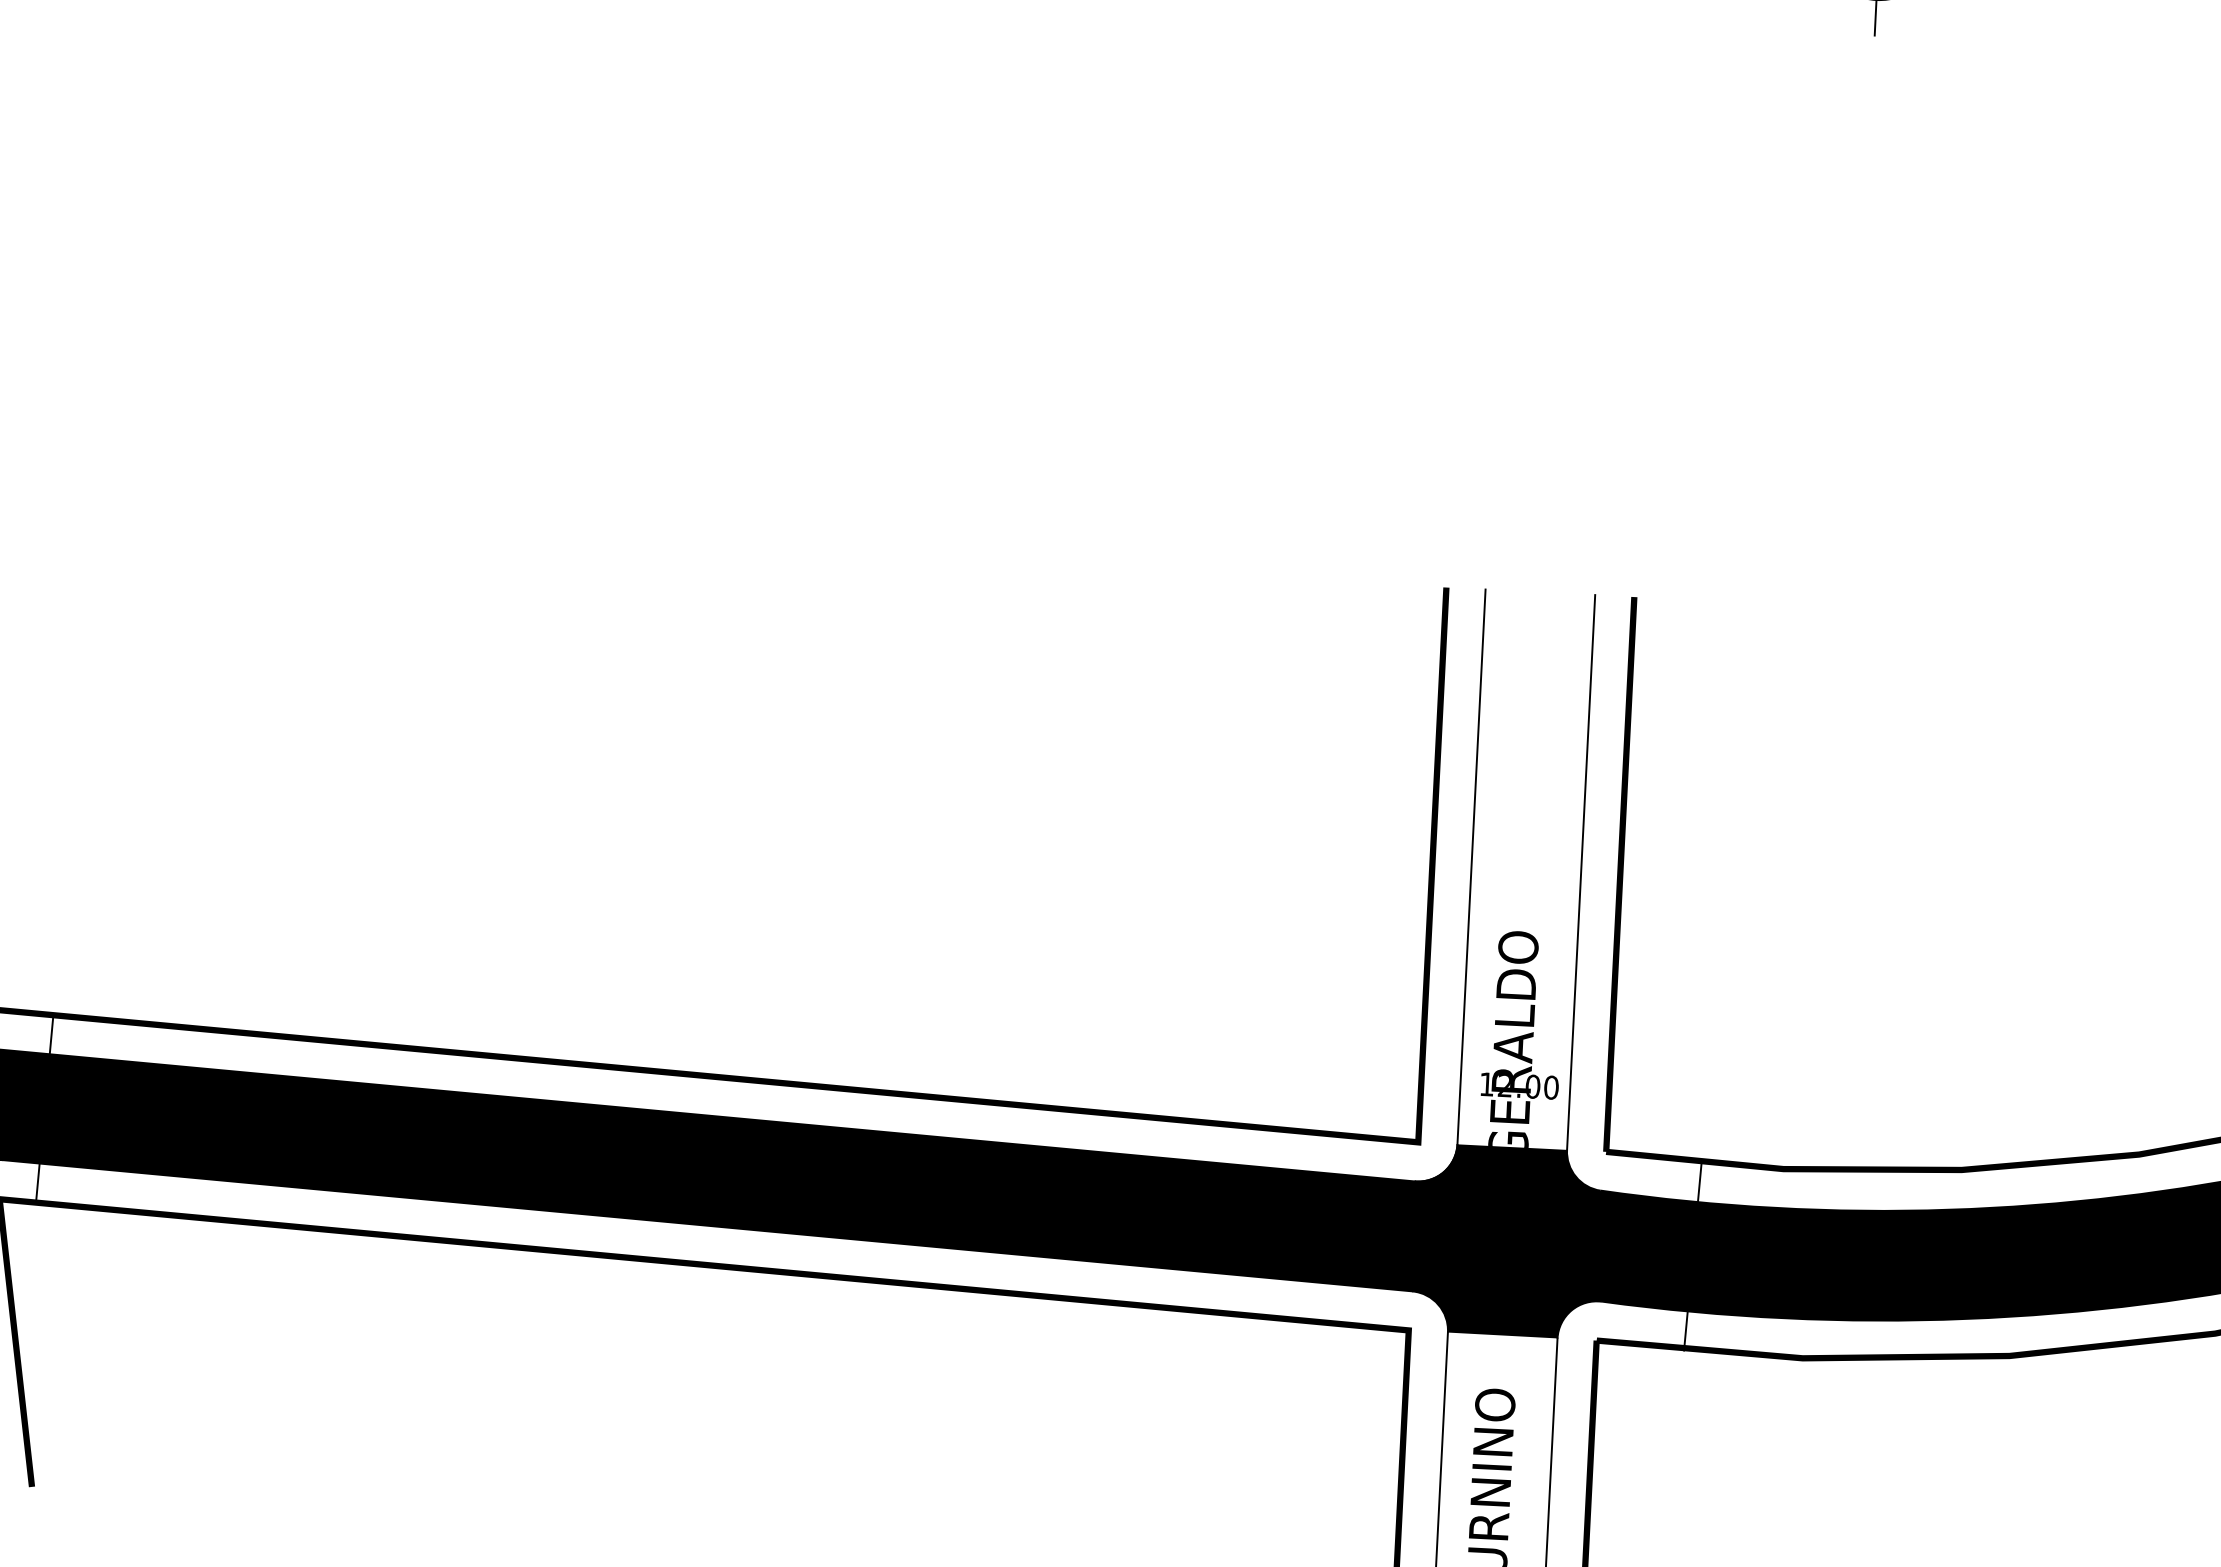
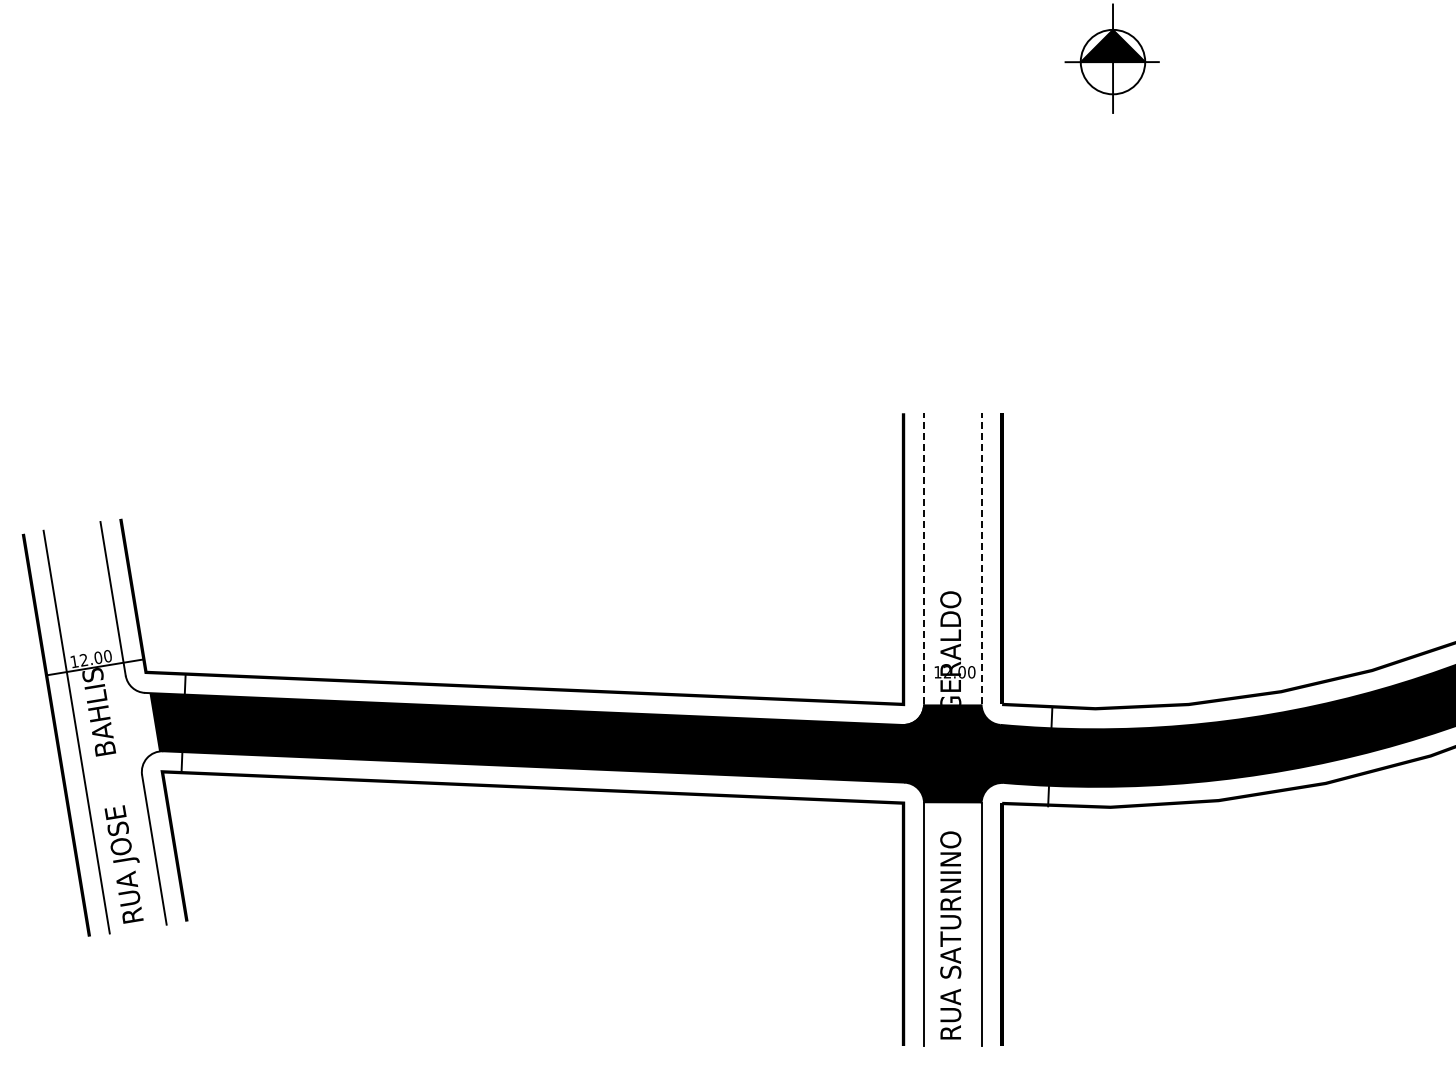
line: (1472, 866) -> (924, 558), solid -> dashed
line: (1580, 871) -> (981, 558), solid -> dashed

